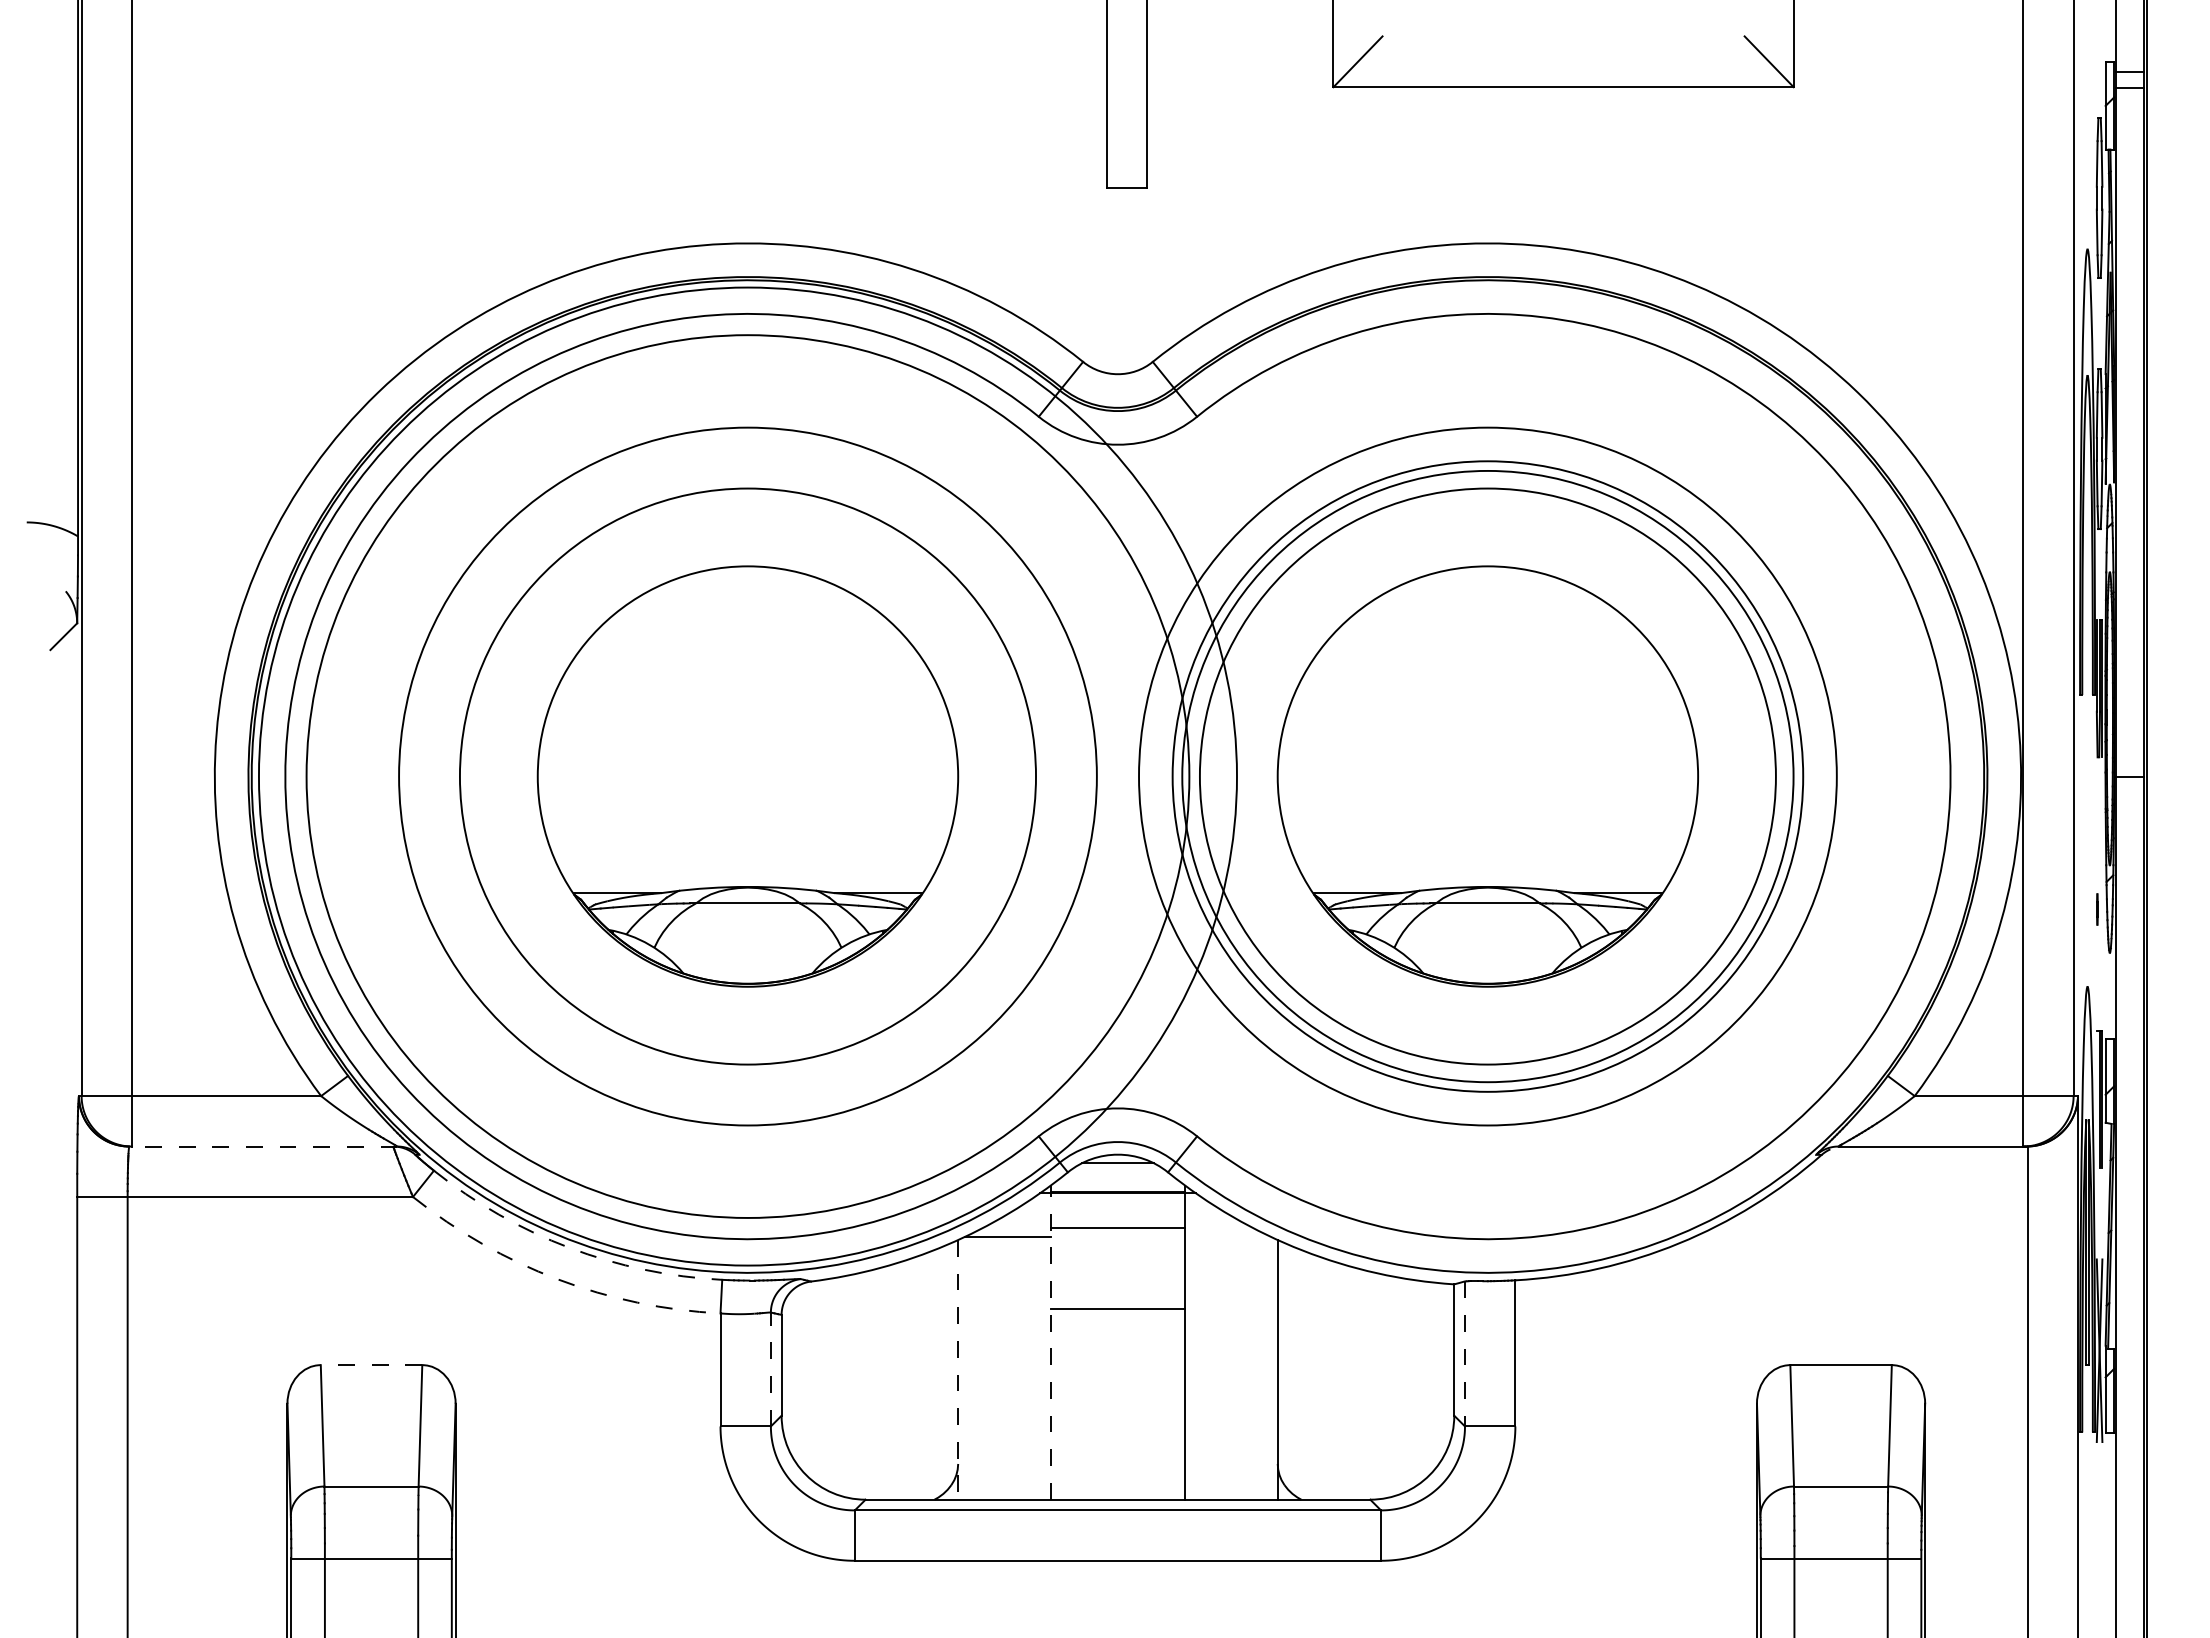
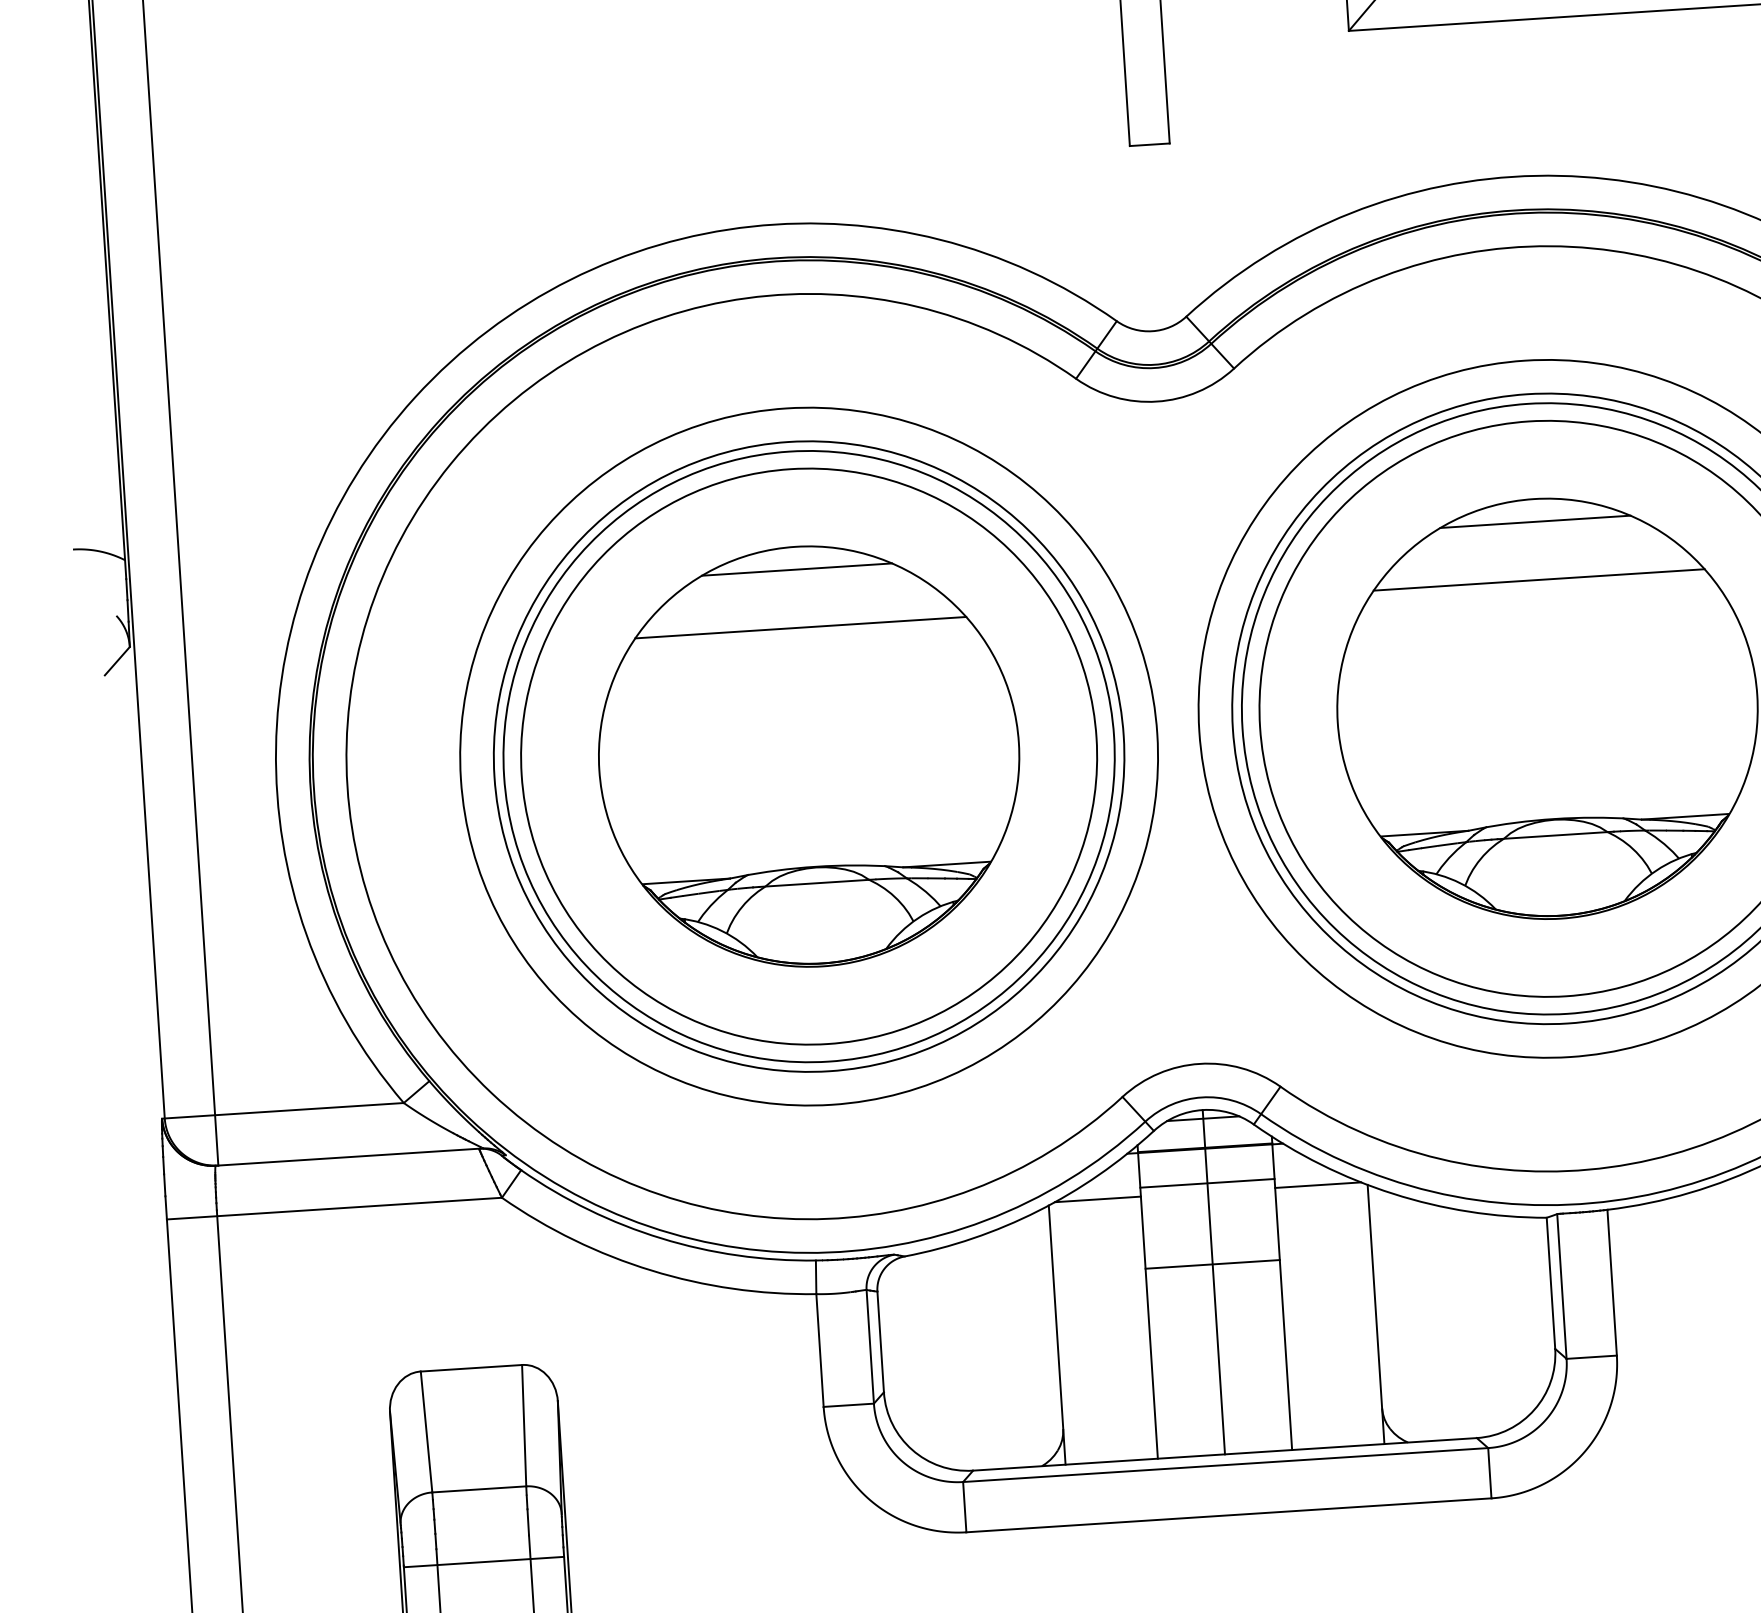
line: (747, 589) -> (796, 569), added
line: (1487, 589) -> (1535, 522), added
line: (747, 647) -> (800, 627), added
line: (1487, 647) -> (1538, 580), added
circle: (747, 776) -> (808, 756), size x0.62
circle: (747, 776) -> (808, 756), size x0.71
line: (263, 1146) -> (349, 1157), dashed -> solid
line: (1228, 1237) -> (1318, 1185), added
arc: (569, 1247) -> (661, 1238), dashed -> solid
arc: (557, 1279) -> (651, 1270), dashed -> solid
line: (1117, 1326) -> (1213, 1281), added
line: (1050, 1342) -> (1147, 1301), dashed -> solid
line: (1465, 1353) -> (1562, 1286), dashed -> solid
line: (371, 1365) -> (471, 1368), dashed -> solid
line: (770, 1369) -> (869, 1346), dashed -> solid
line: (958, 1369) -> (1057, 1334), dashed -> solid

